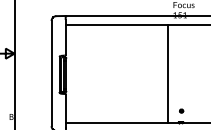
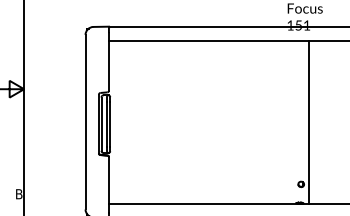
line: (168, 73) -> (309, 122), moved

